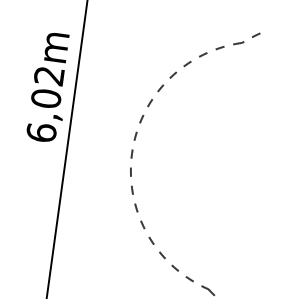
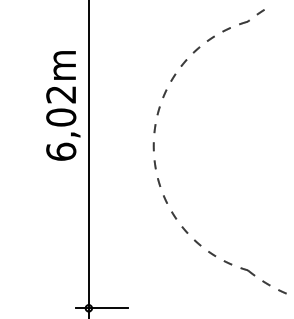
text: (50, 87) -> (63, 105), moved

